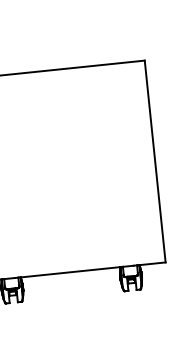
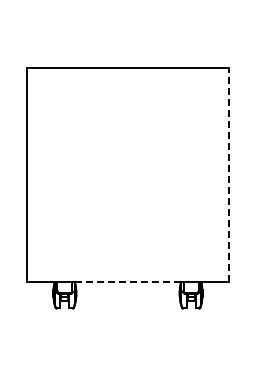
line: (155, 160) -> (229, 174), solid -> dashed
line: (70, 272) -> (127, 282), solid -> dashed

